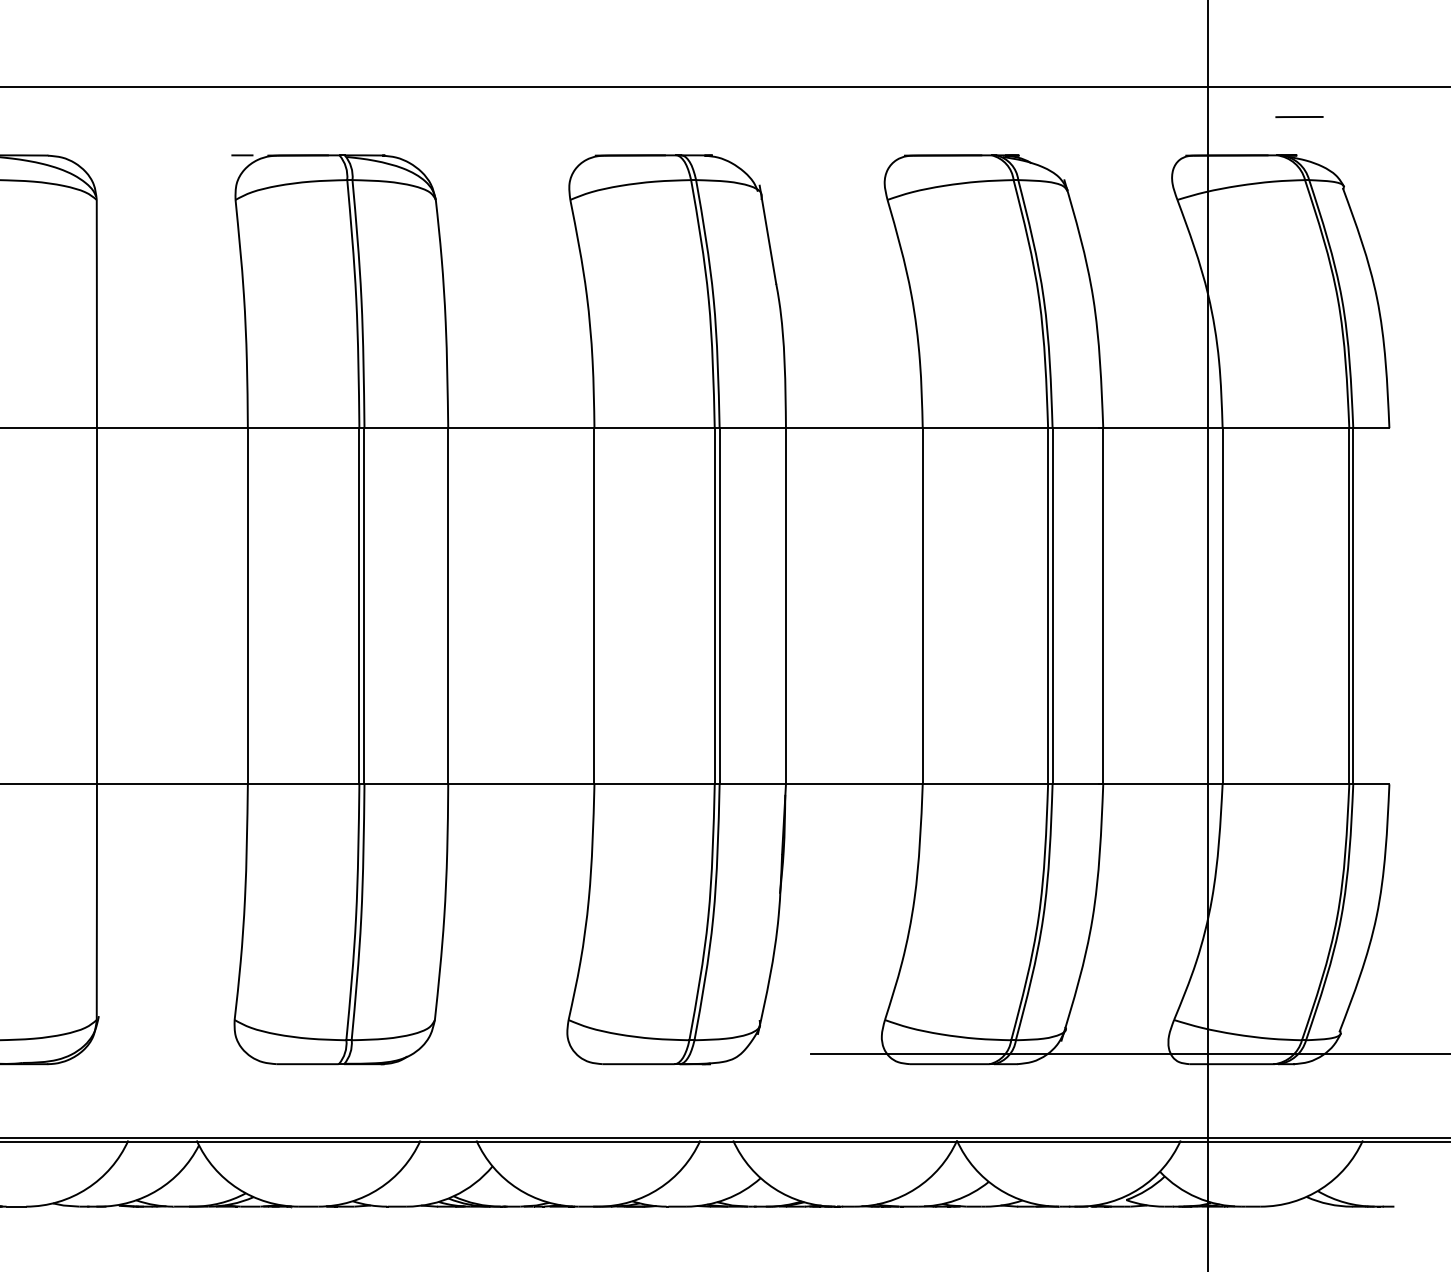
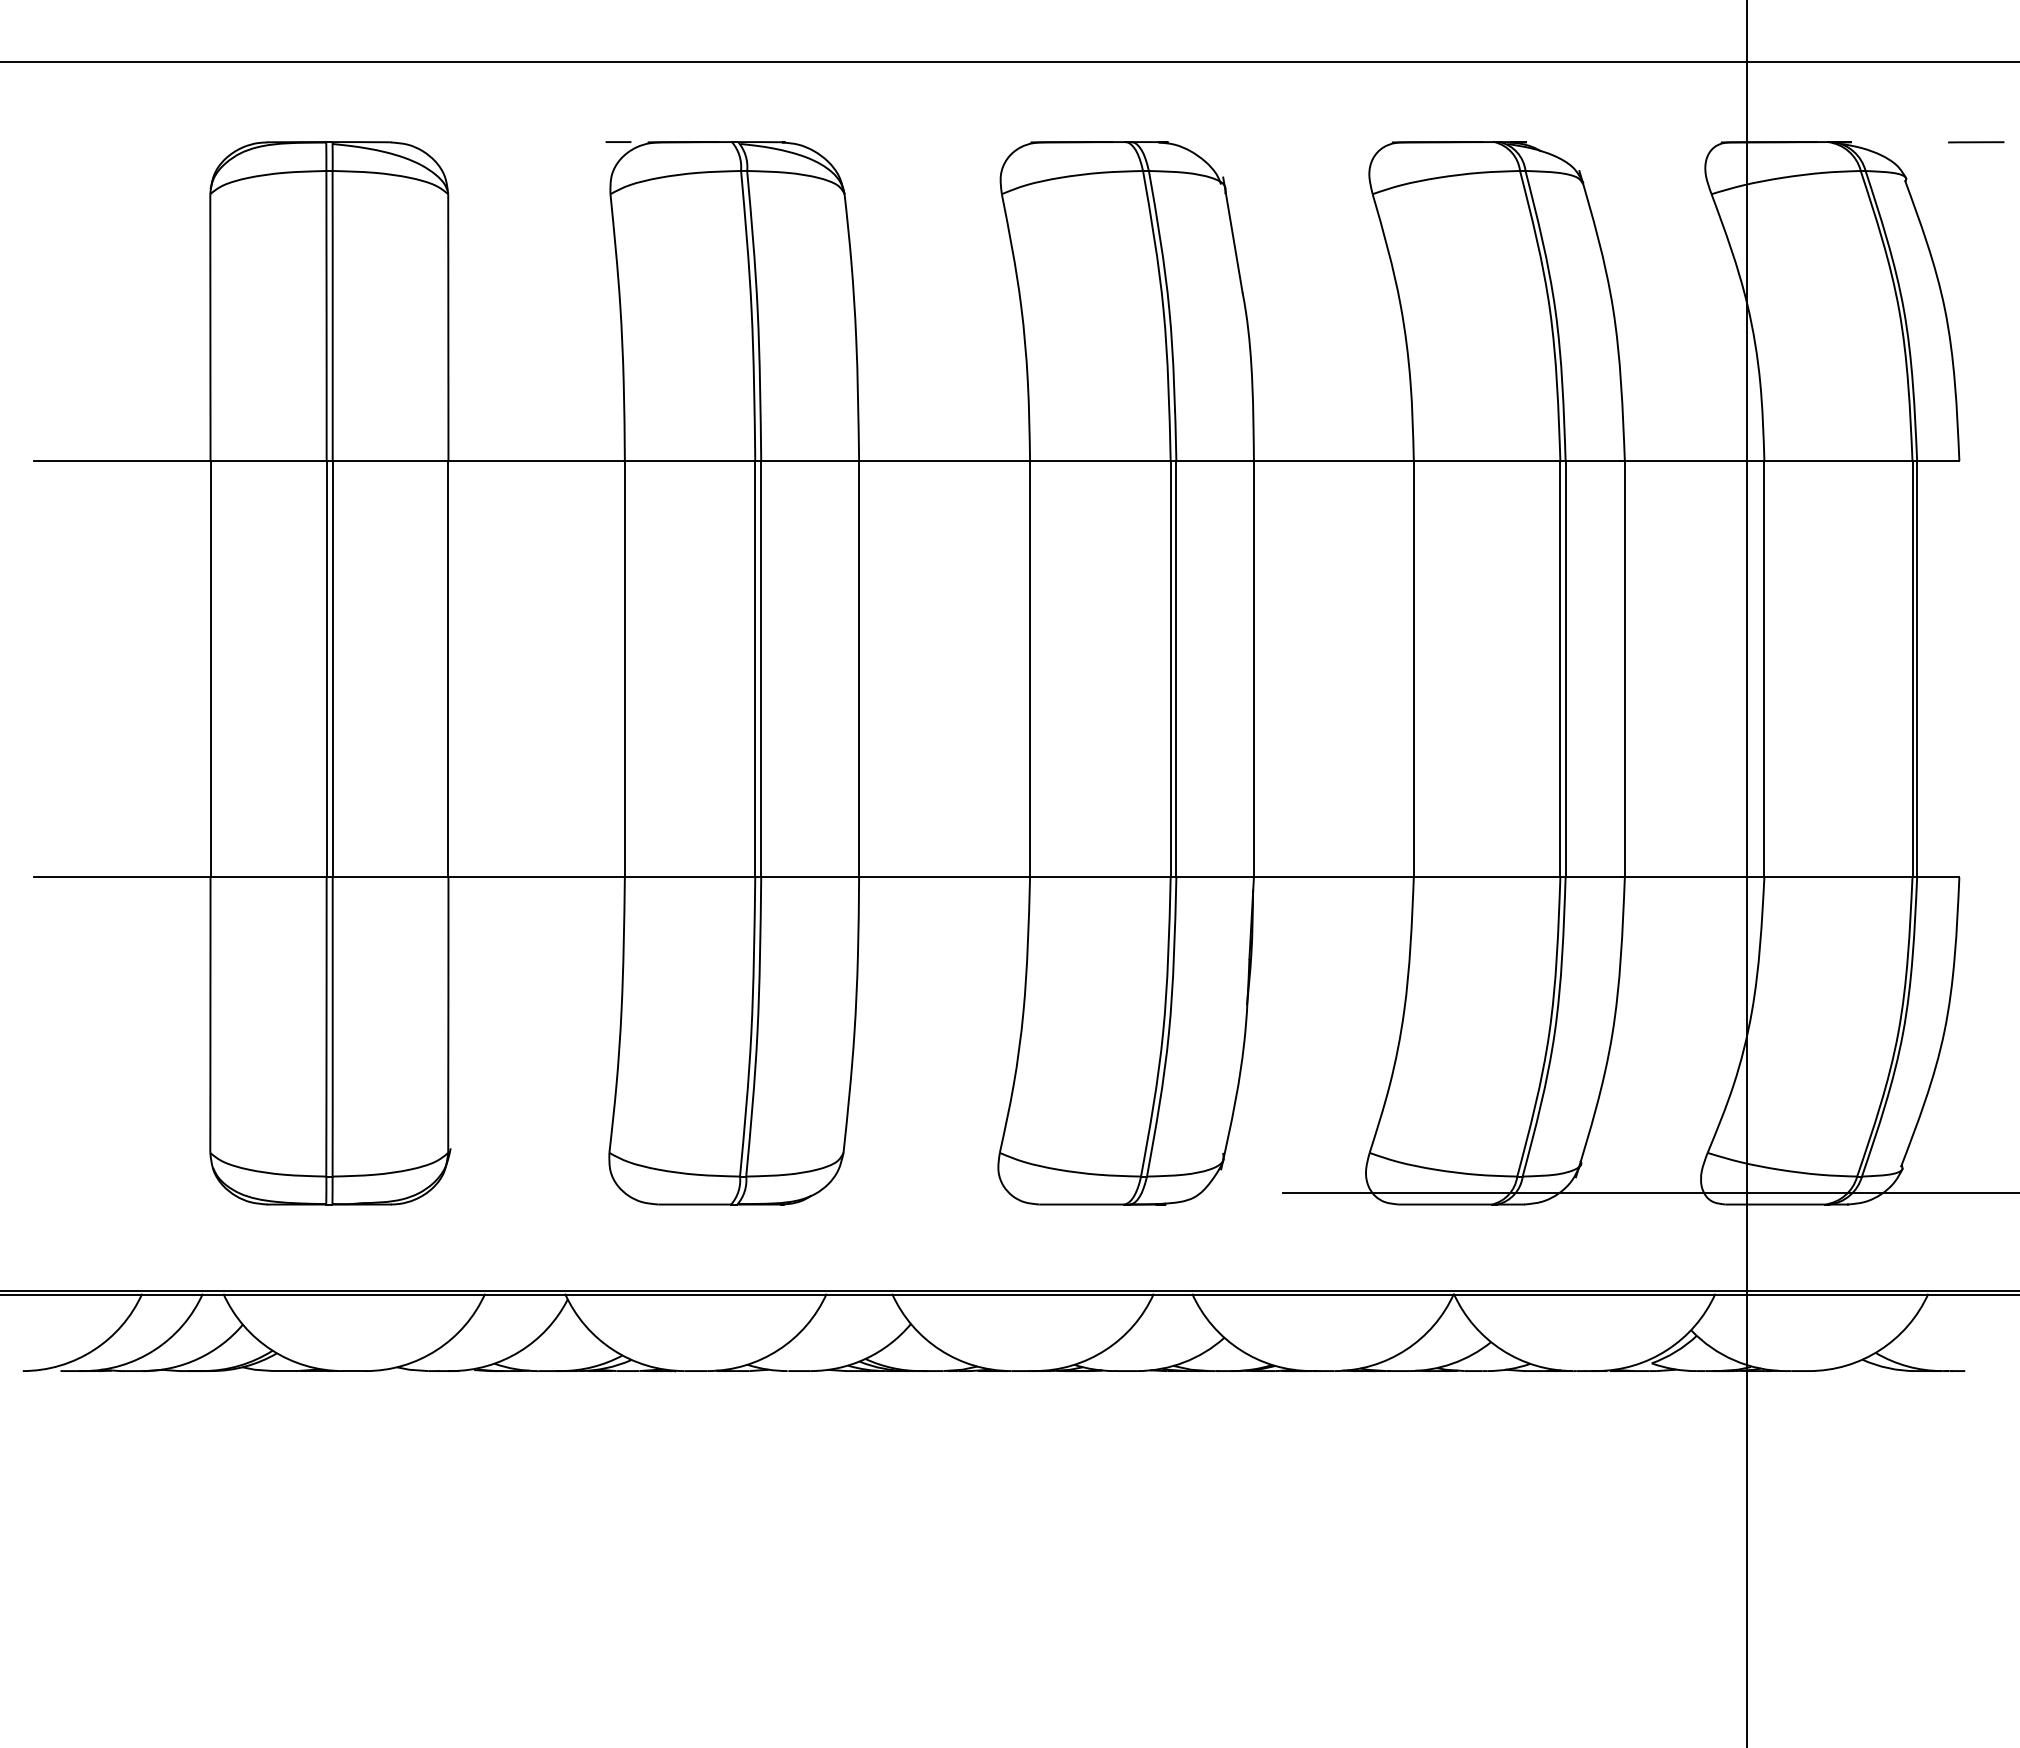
line: (1299, 117) -> (1976, 142), moved

